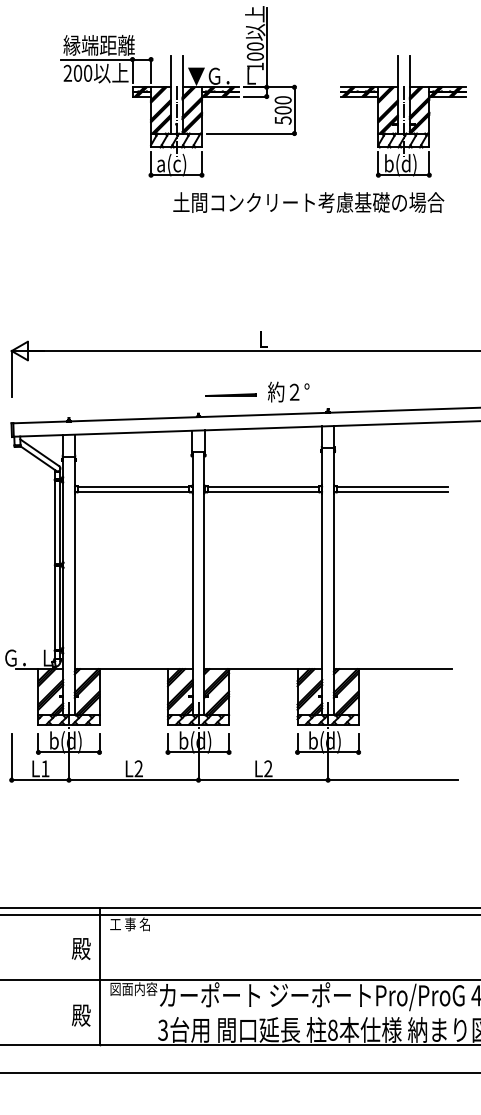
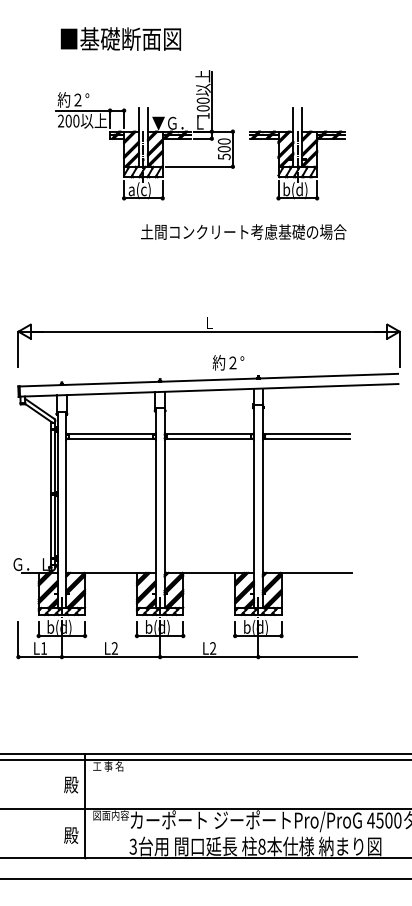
text: (98, 44) -> (84, 99), 縁端距離 -> 約２°
part: (403, 116) -> (297, 153), moved
text: (308, 201) -> (243, 231), moved
line: (230, 394) -> (184, 364), removed

